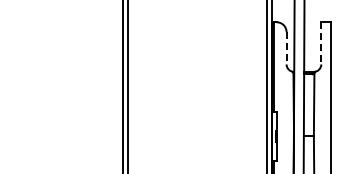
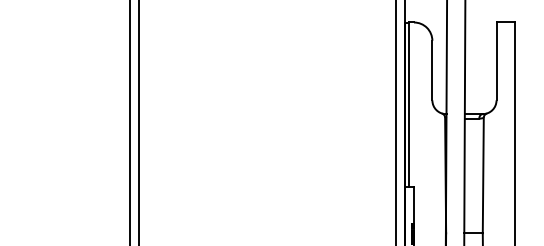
line: (321, 43) -> (496, 61), dashed -> solid
line: (286, 48) -> (432, 70), dashed -> solid

